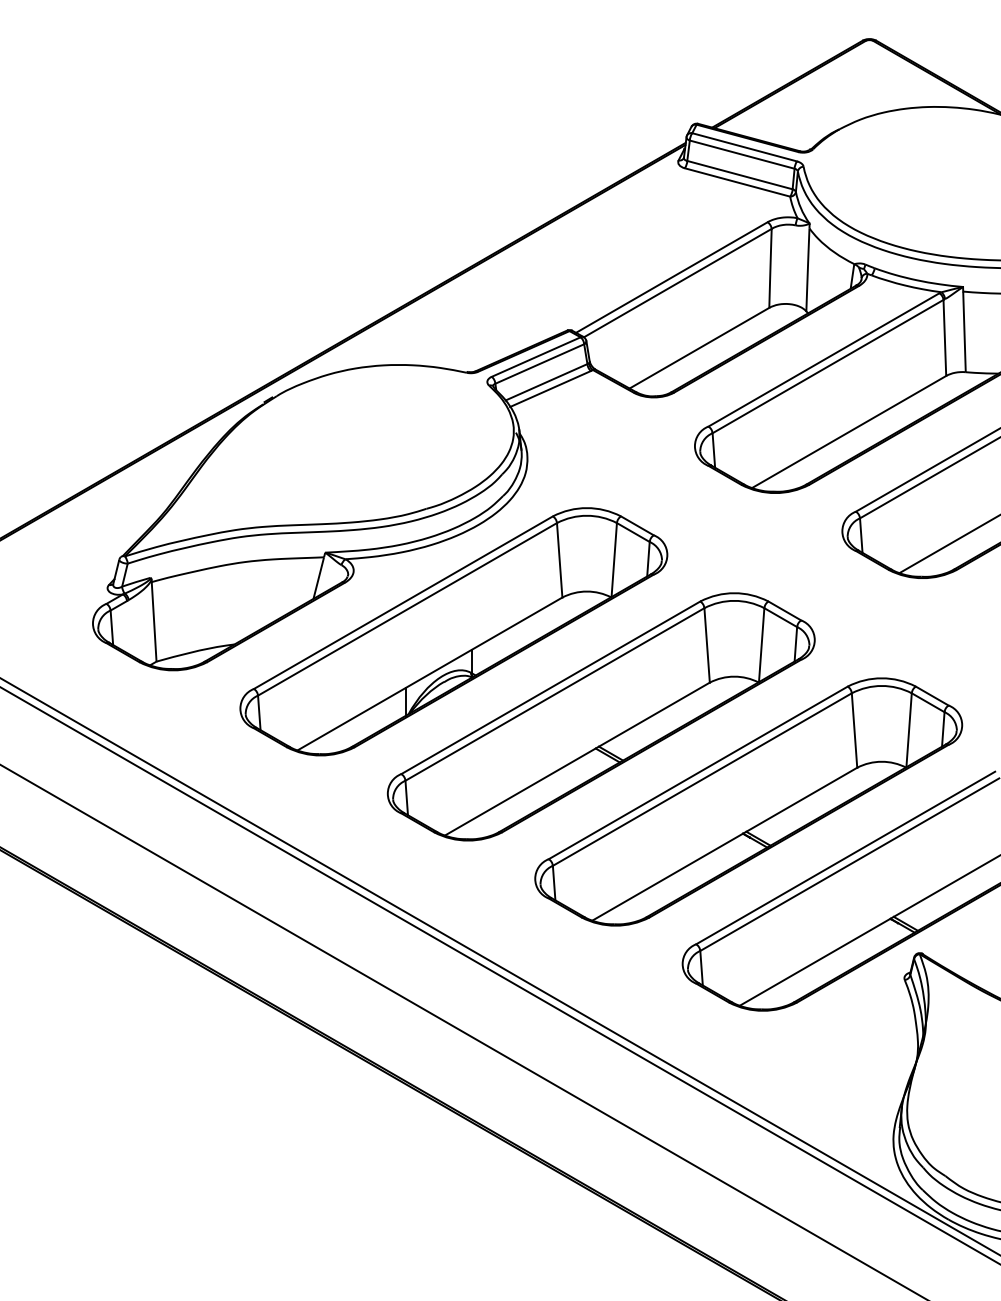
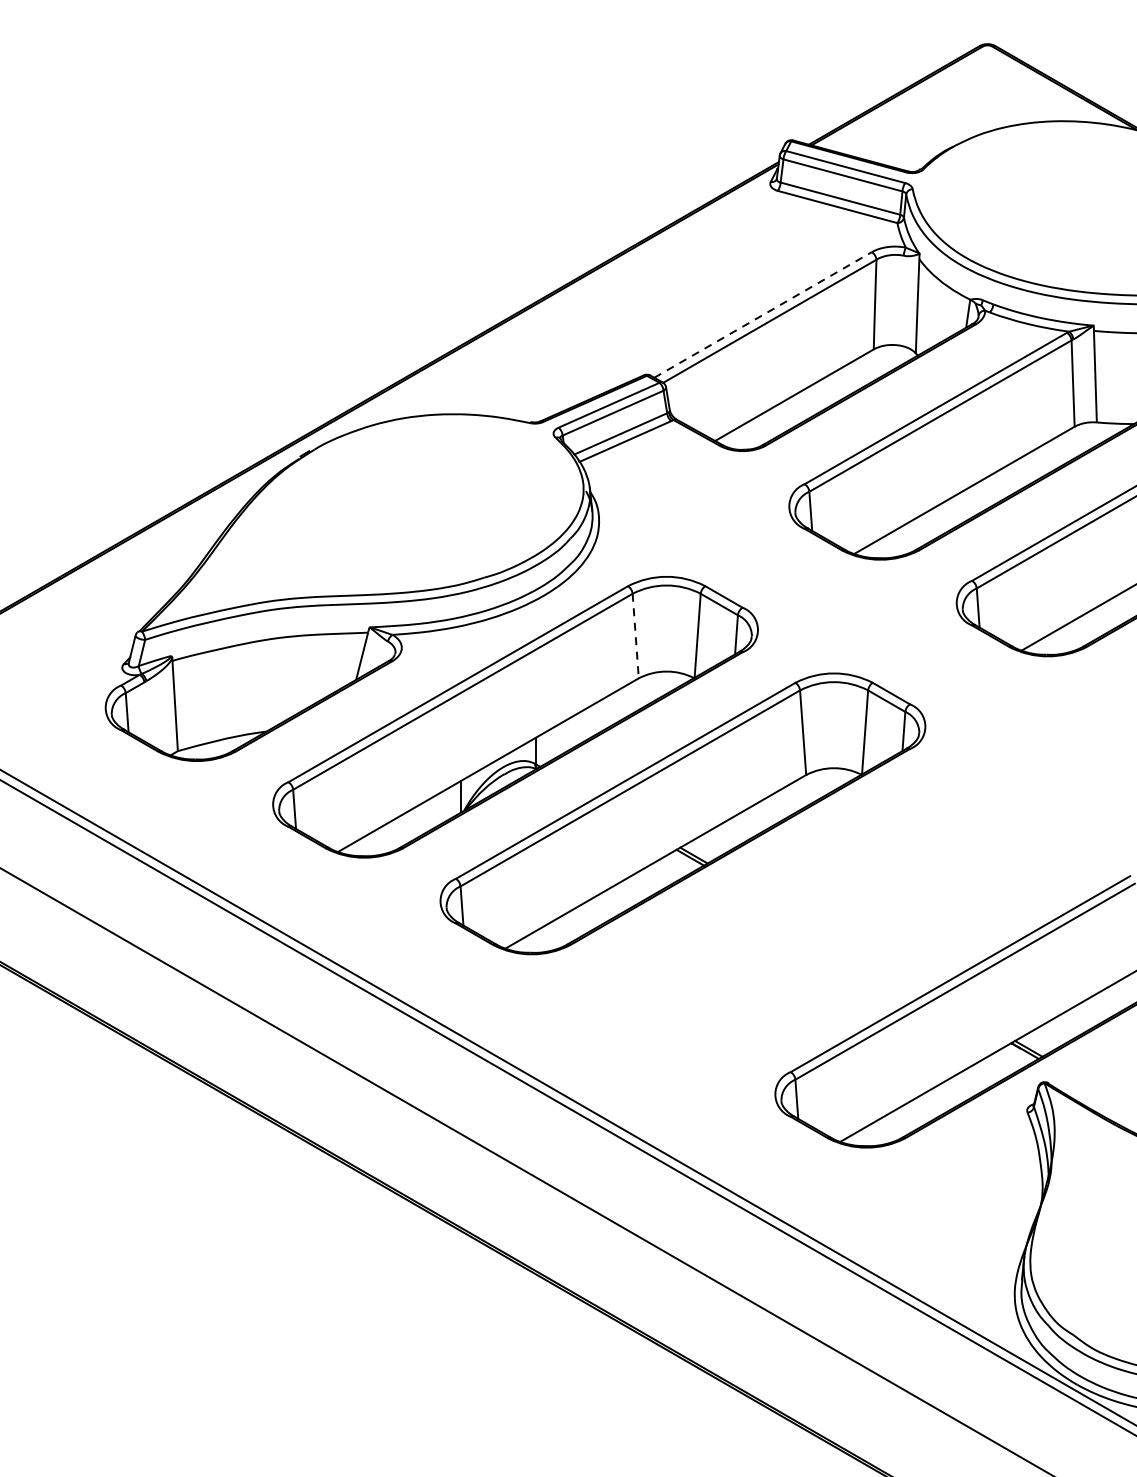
line: (671, 277) -> (762, 314), solid -> dashed
line: (559, 560) -> (635, 636), solid -> dashed
part: (748, 801) -> (850, 909), removed

